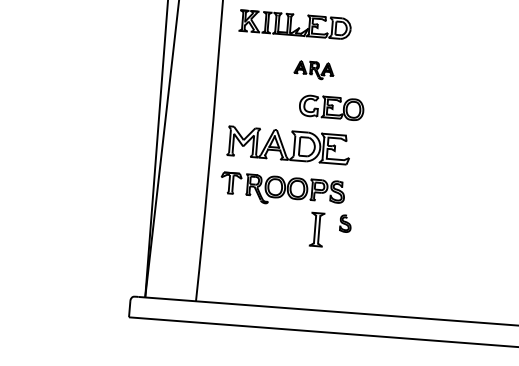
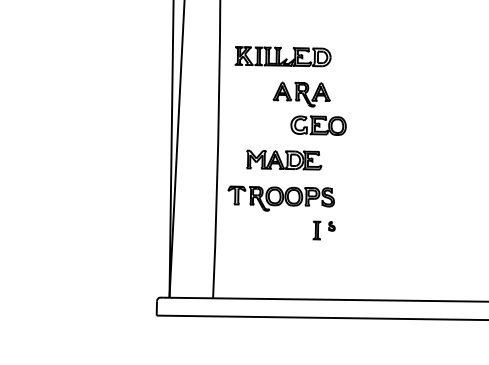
part: (313, 70) -> (301, 94), size x1.67
part: (289, 144) -> (284, 159), size x0.71
part: (329, 230) -> (323, 230), size x0.62

